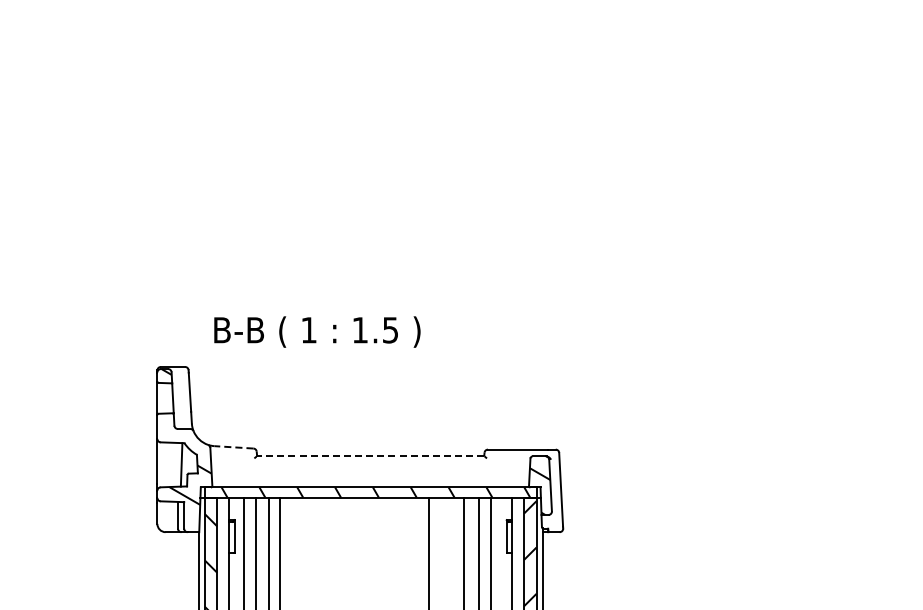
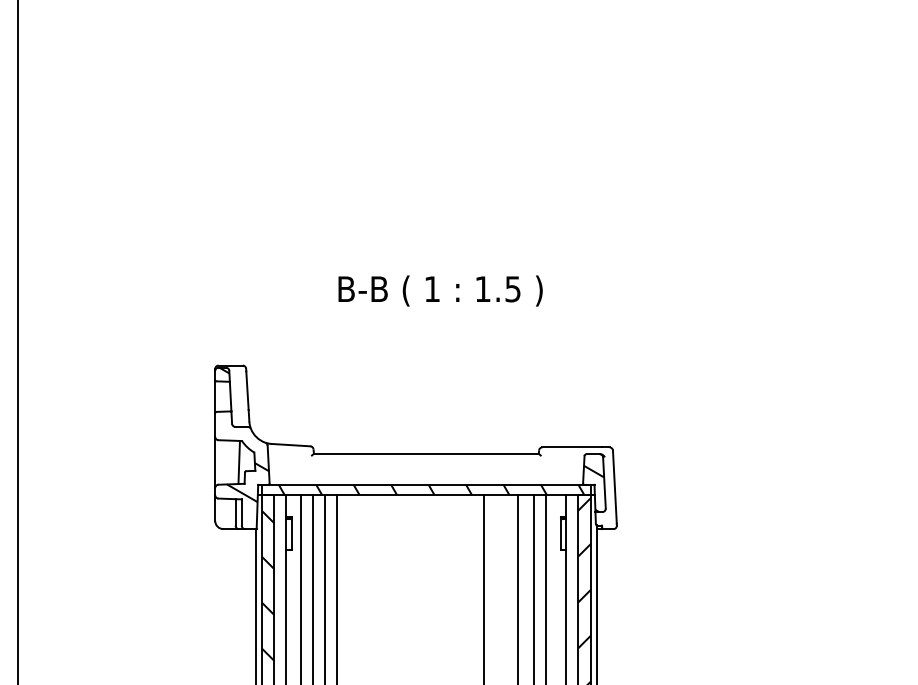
text: (317, 331) -> (440, 290), moved
line: (233, 447) -> (290, 445), dashed -> solid
line: (370, 456) -> (426, 454), dashed -> solid

